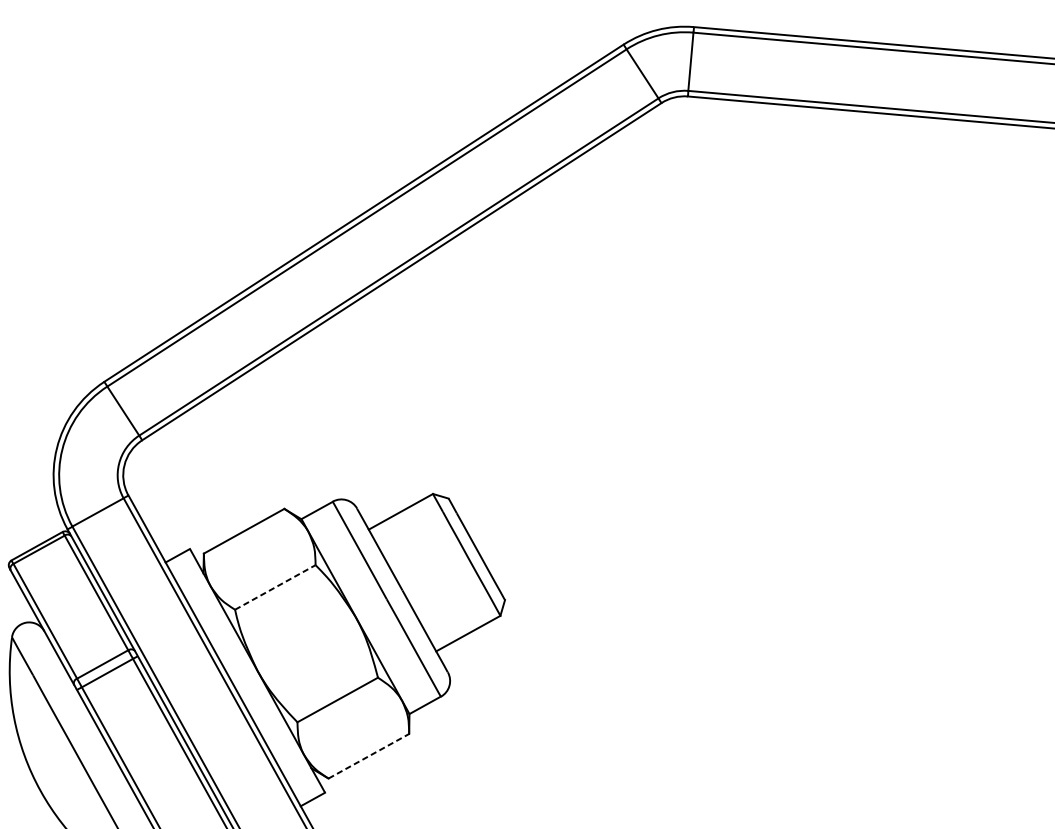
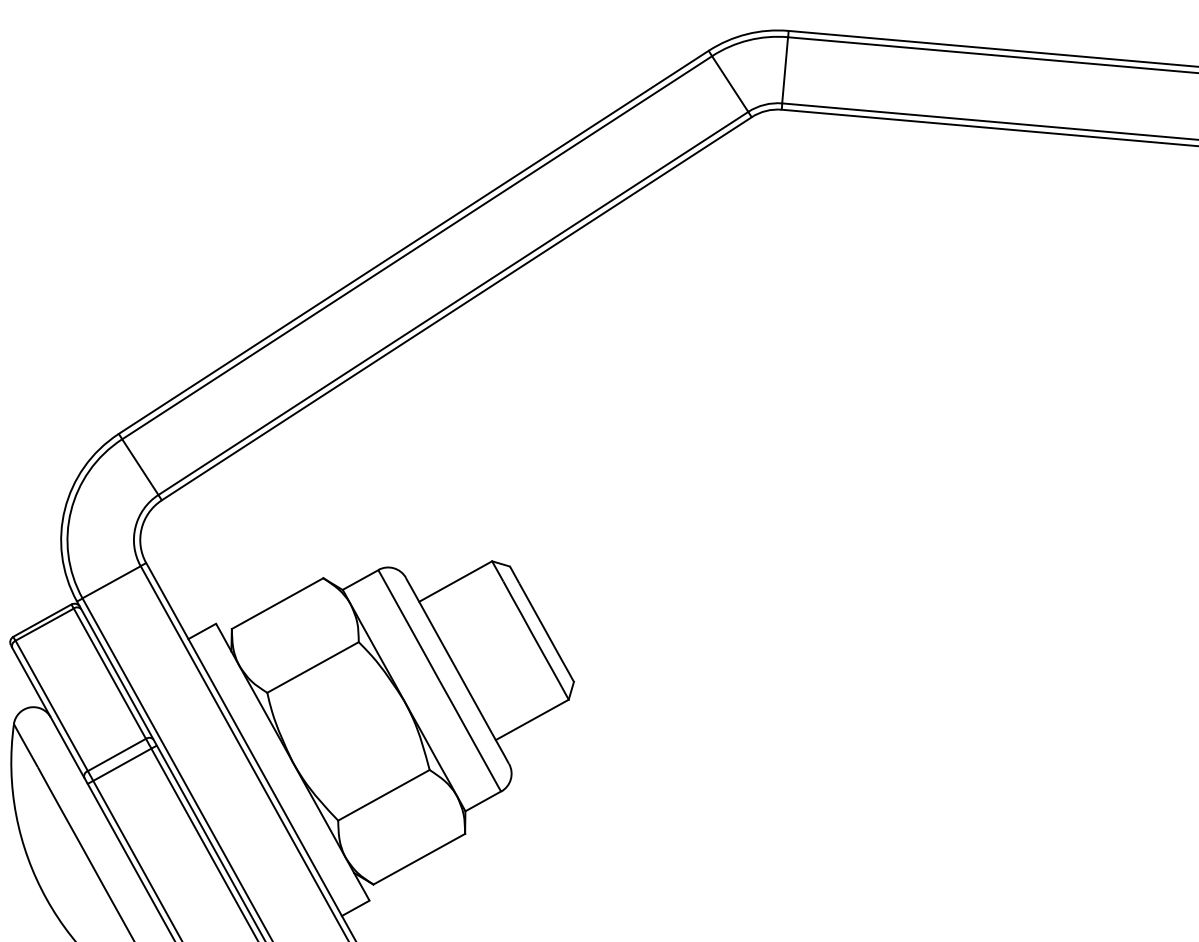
line: (275, 587) -> (313, 667), dashed -> solid
line: (369, 755) -> (419, 858), dashed -> solid

